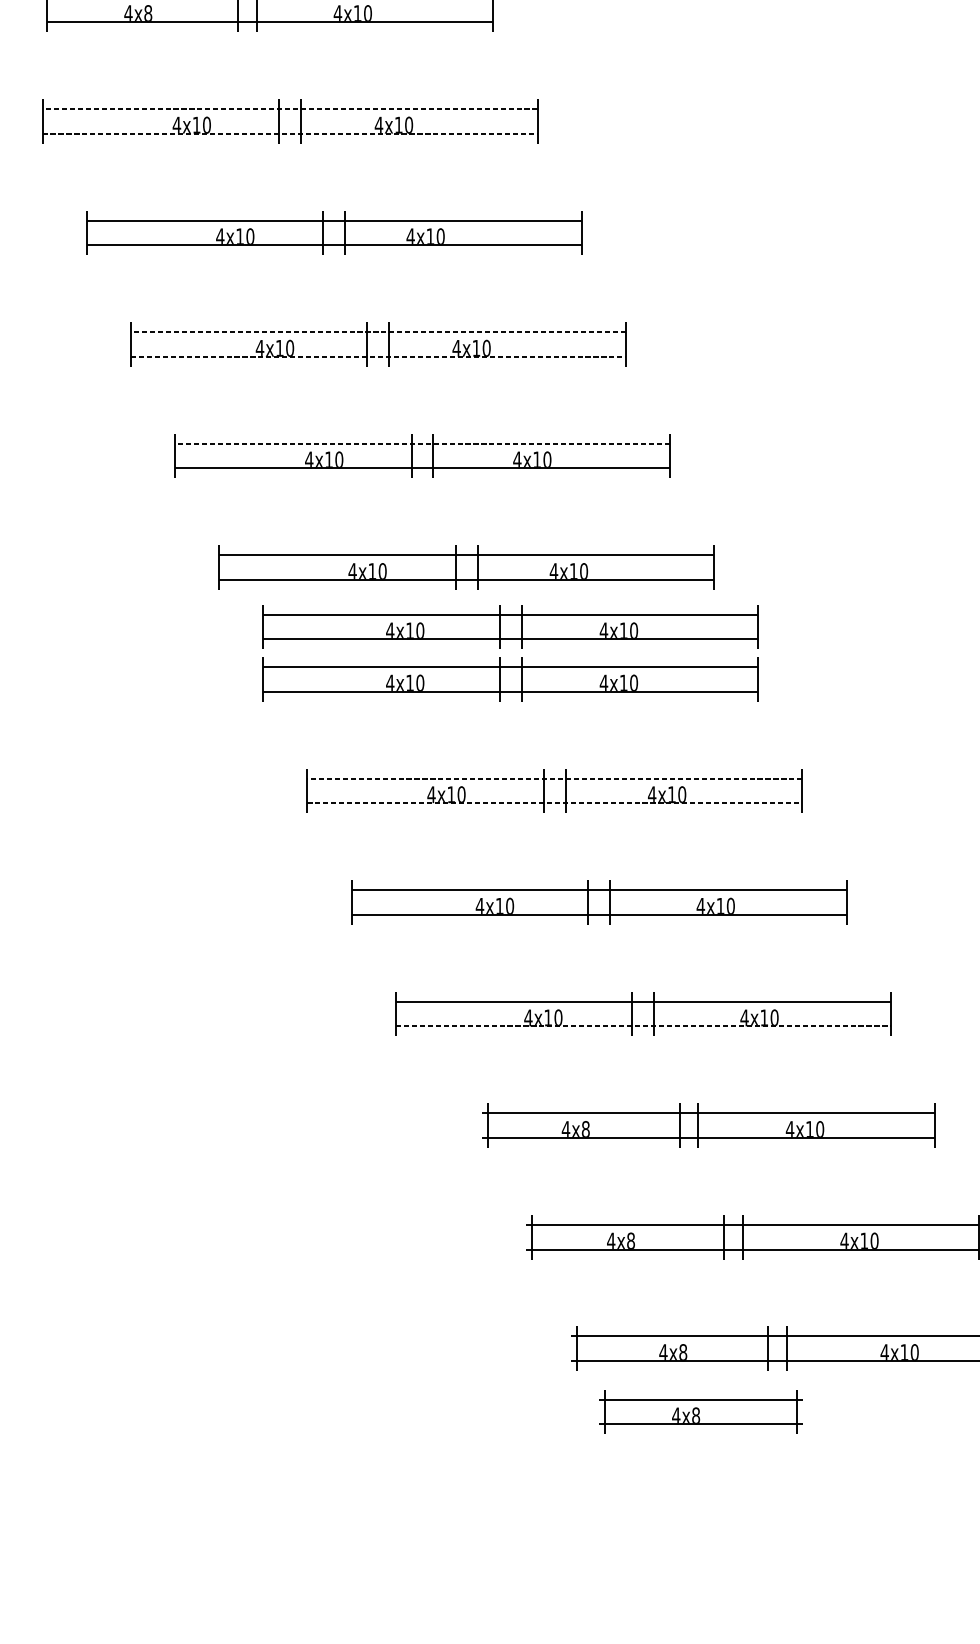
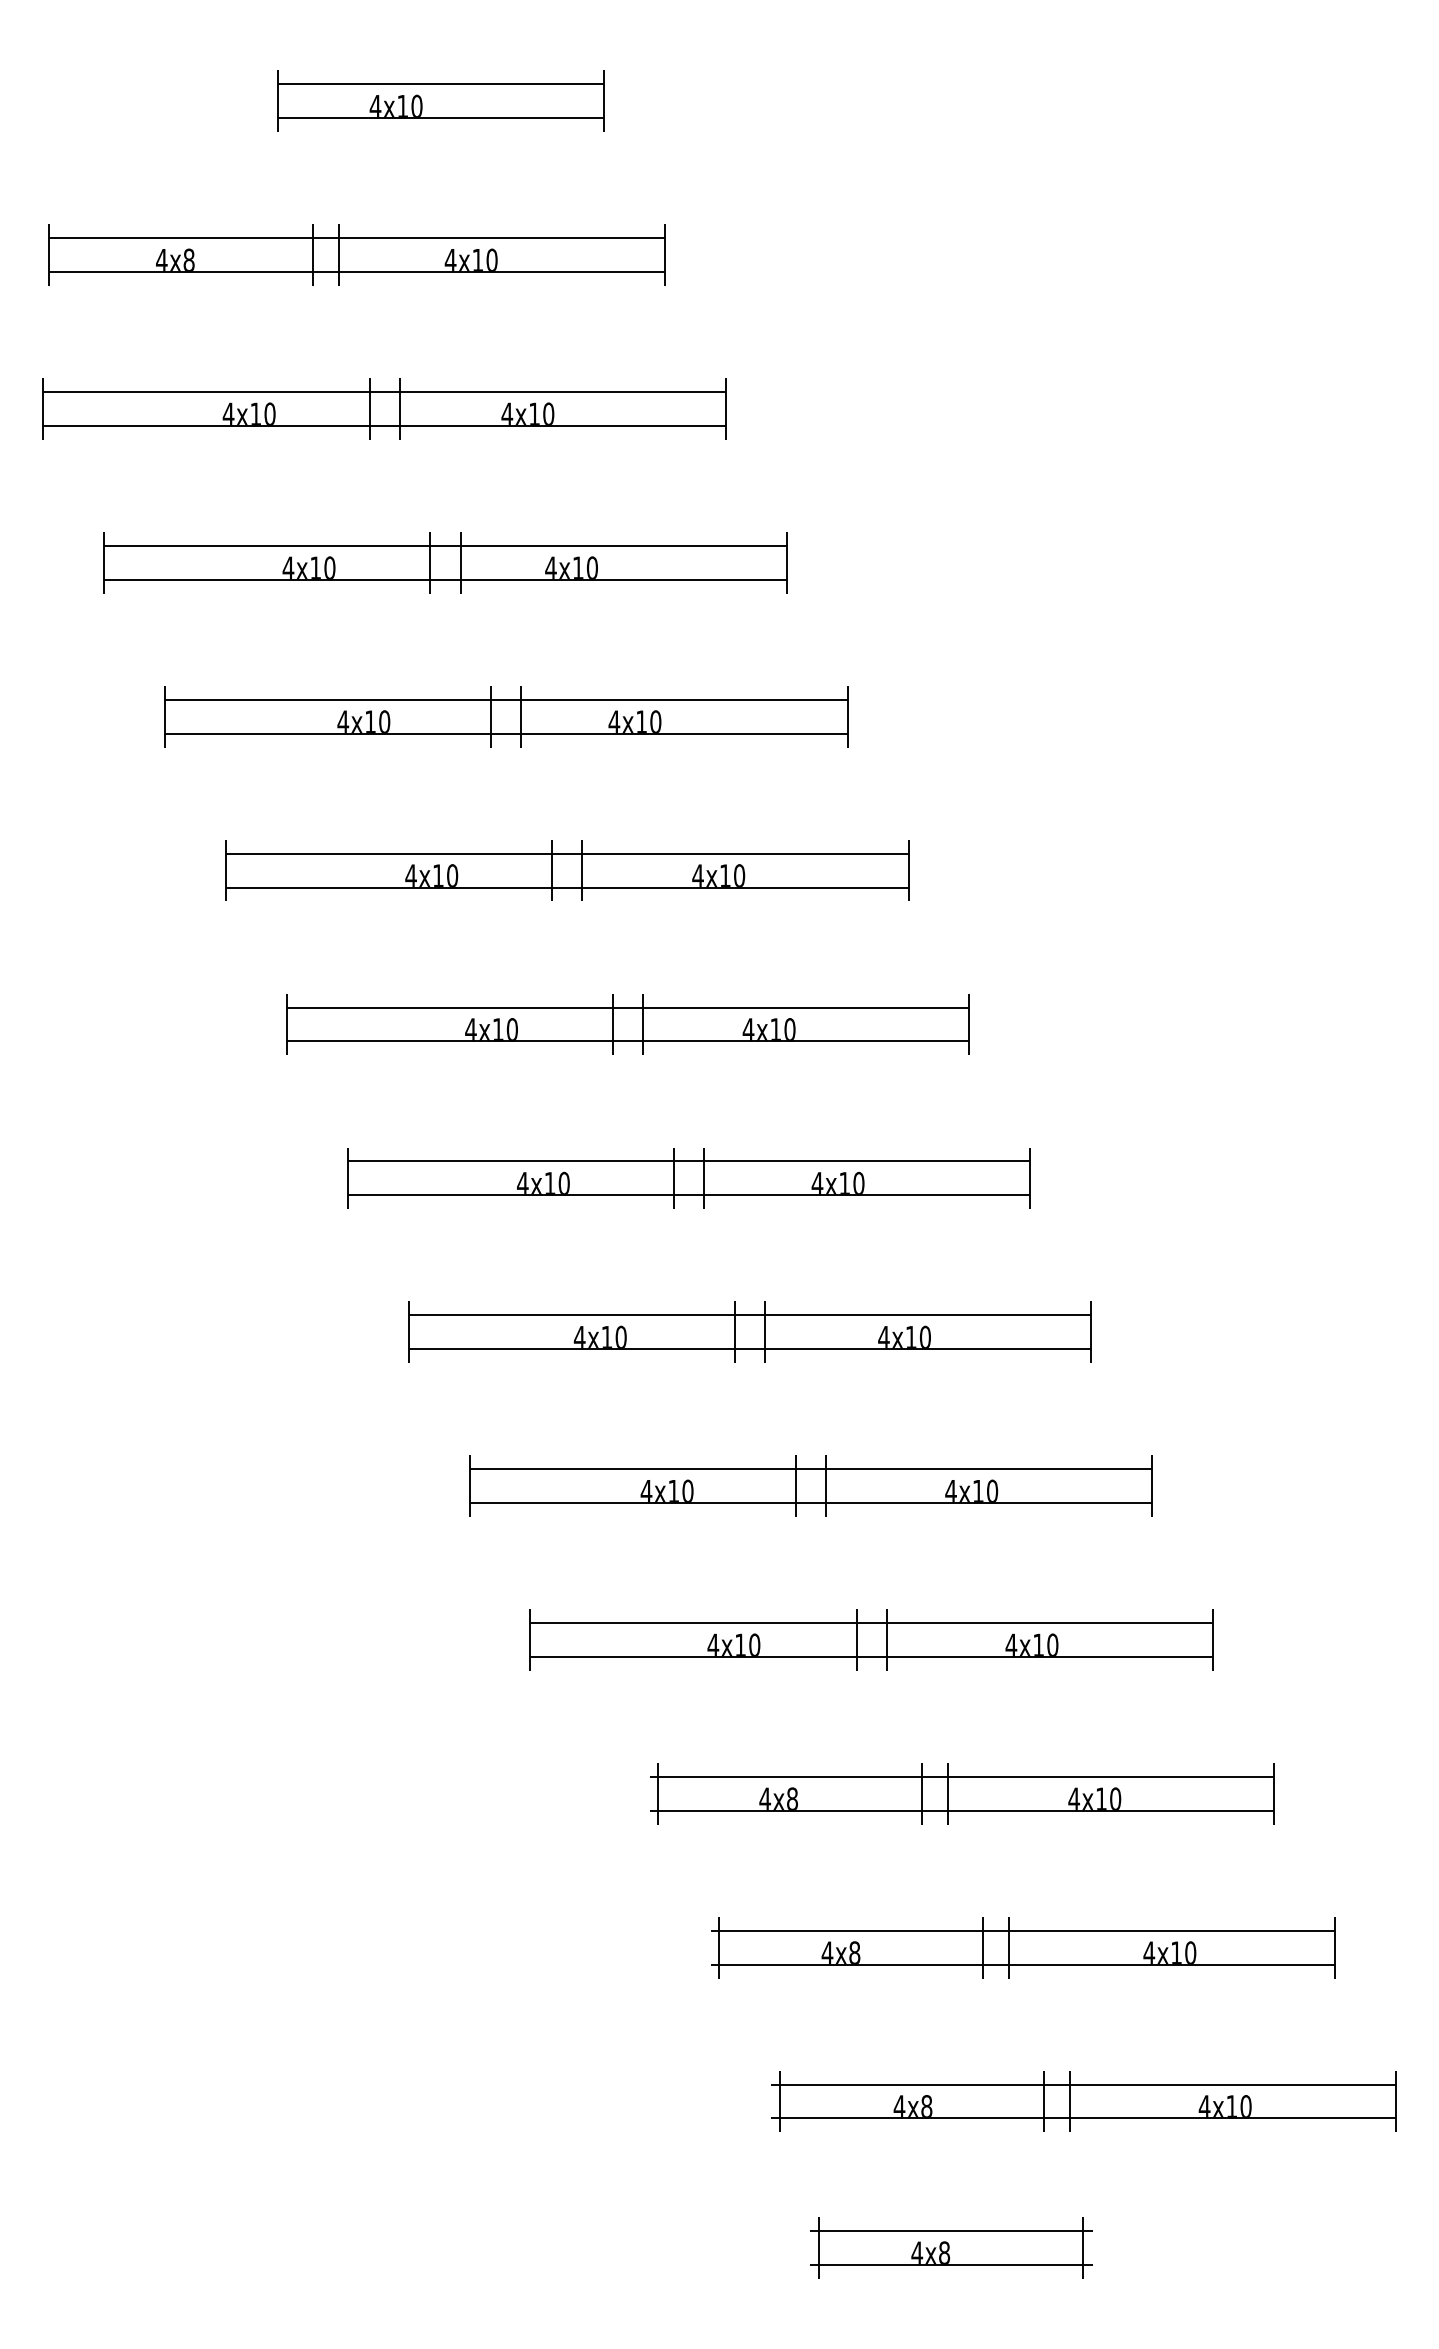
line: (289, 109) -> (384, 392), dashed -> solid
line: (290, 133) -> (385, 425), dashed -> solid
line: (377, 332) -> (505, 699), dashed -> solid
line: (378, 356) -> (506, 733), dashed -> solid
line: (421, 443) -> (566, 853), dashed -> solid
part: (510, 627) -> (688, 1106), removed
line: (554, 778) -> (749, 1315), dashed -> solid
line: (555, 803) -> (750, 1349), dashed -> solid
line: (643, 1026) -> (872, 1656), dashed -> solid
part: (701, 1411) -> (951, 2247), moved

